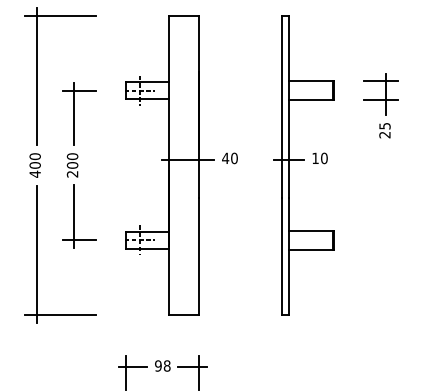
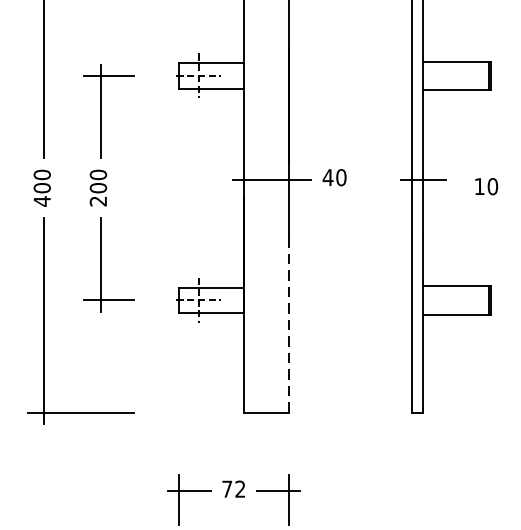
text: (319, 158) -> (485, 186), moved
line: (199, 256) -> (288, 324), solid -> dashed
text: (162, 365) -> (233, 488), 98 -> 72

